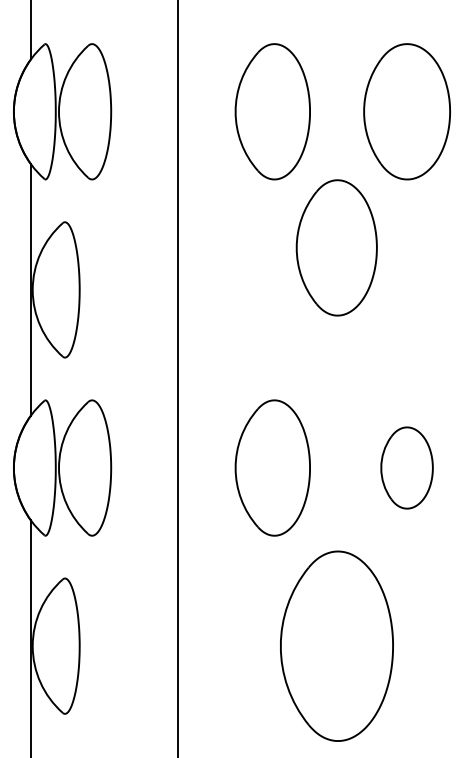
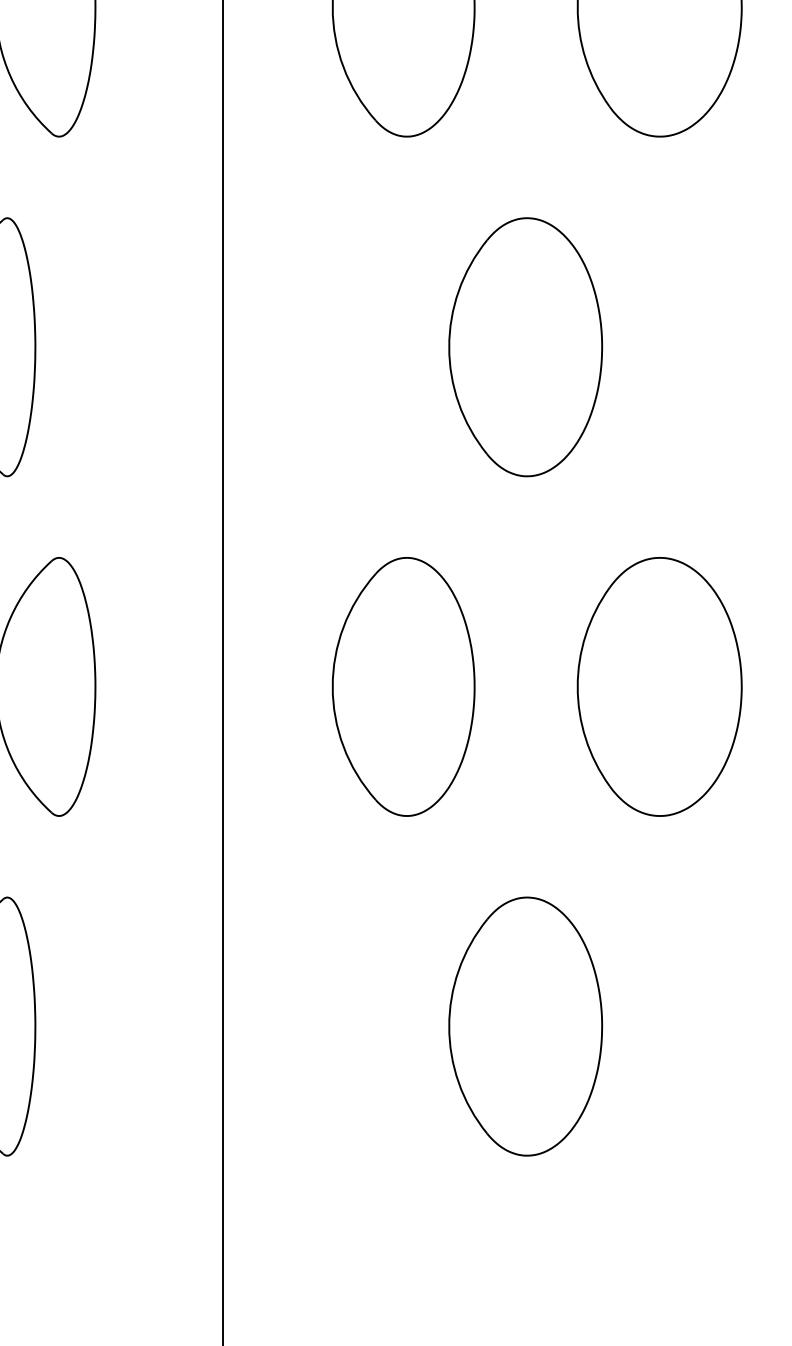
part: (336, 247) -> (525, 346), moved
part: (406, 467) -> (658, 685), size x1.67
part: (336, 645) -> (525, 1025), size x0.71

